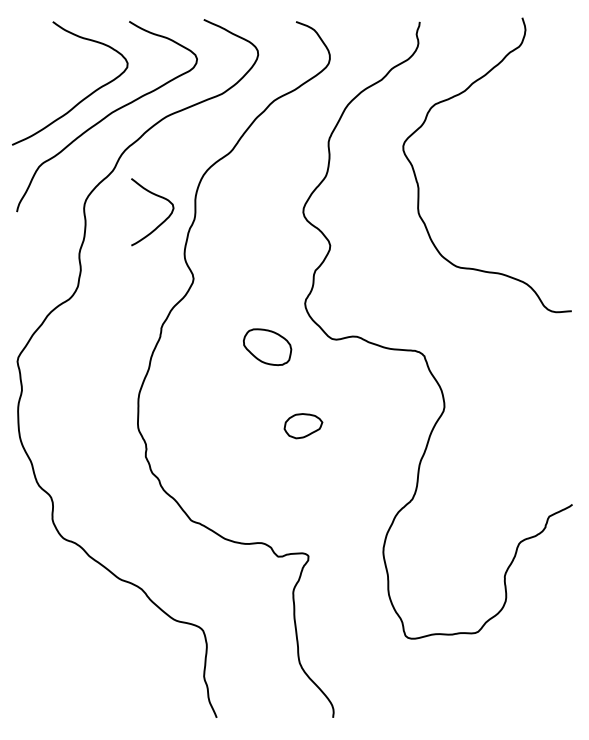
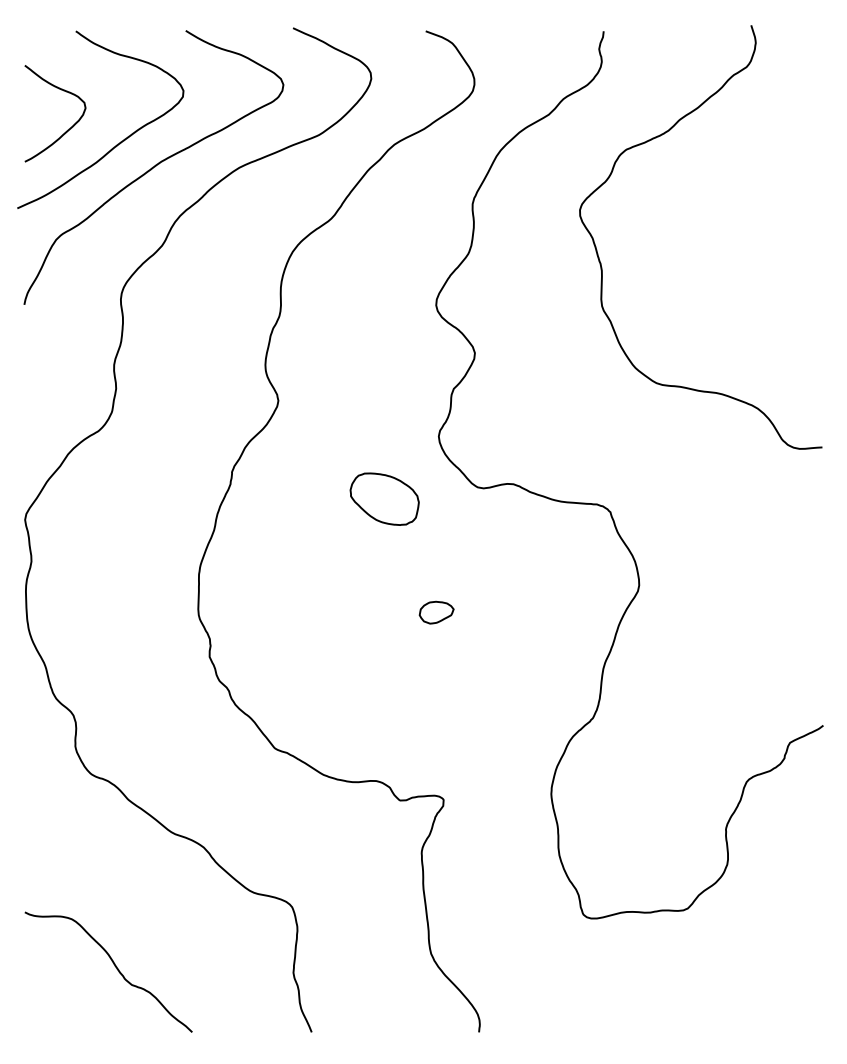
curve: (162, 221) -> (69, 127), moved
part: (303, 425) -> (436, 611), size x0.62
curve: (79, 672) -> (114, 967), added

